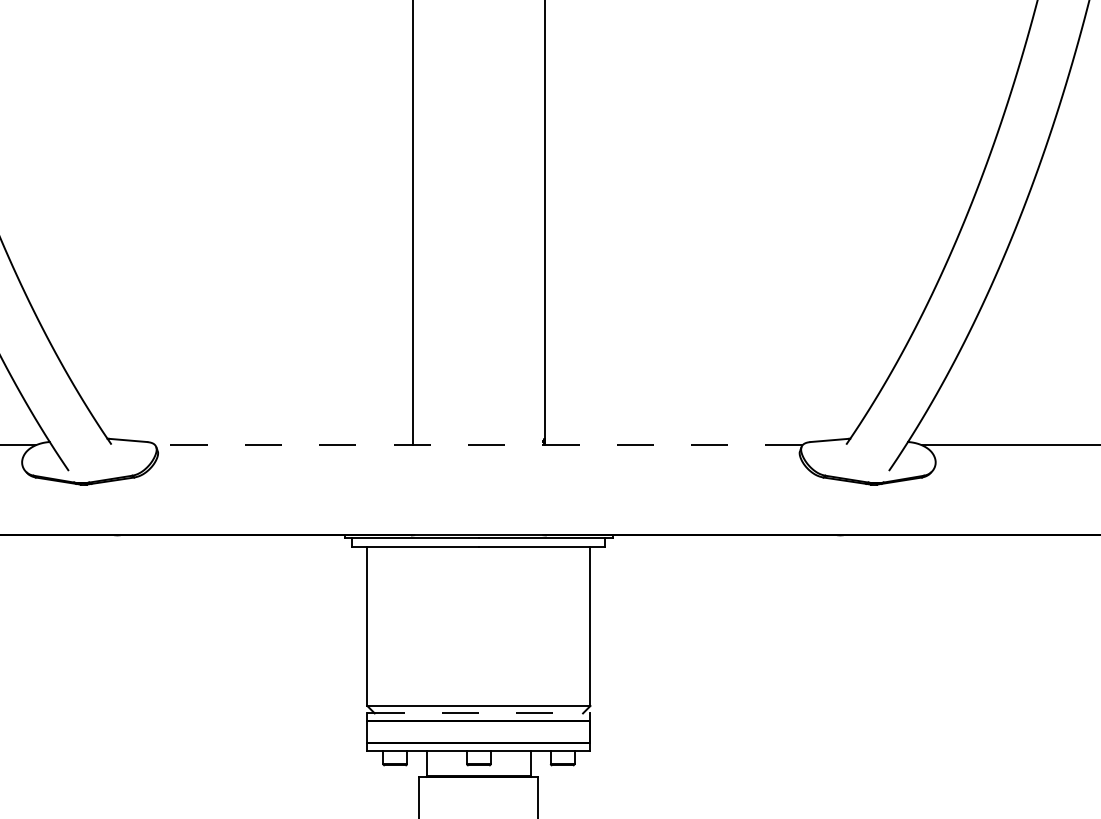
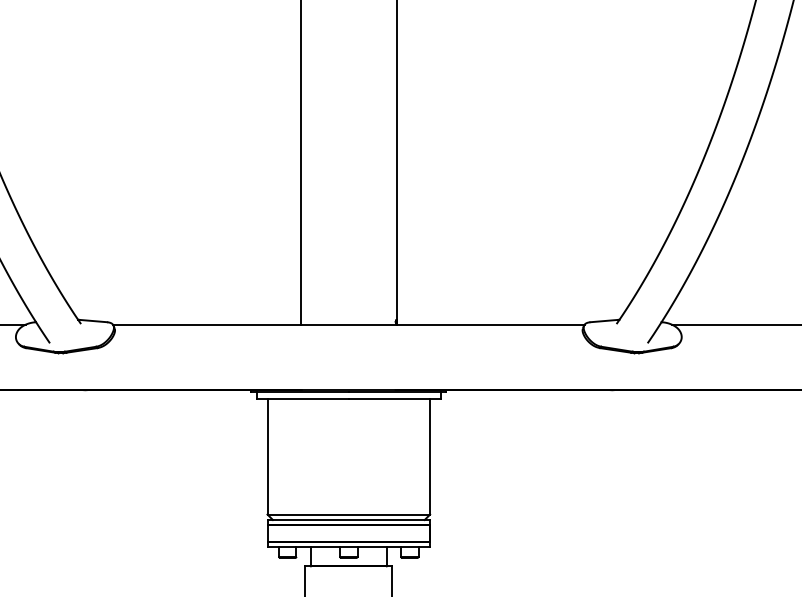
line: (478, 445) -> (348, 324), dashed -> solid
line: (478, 713) -> (348, 520), dashed -> solid

